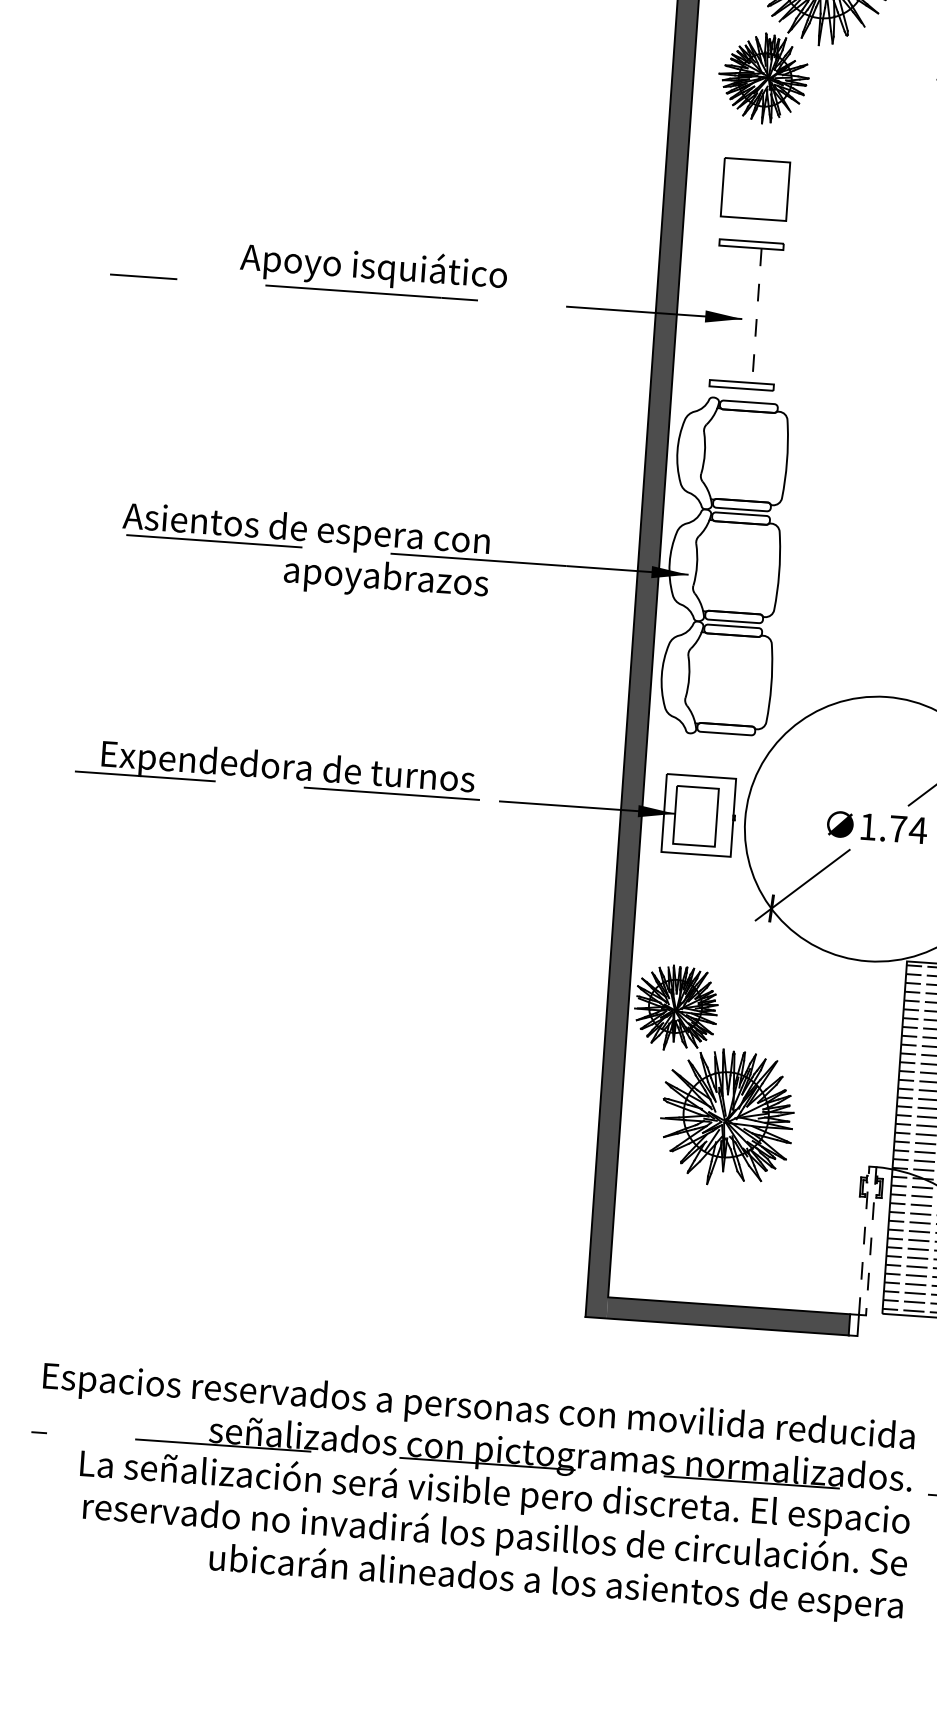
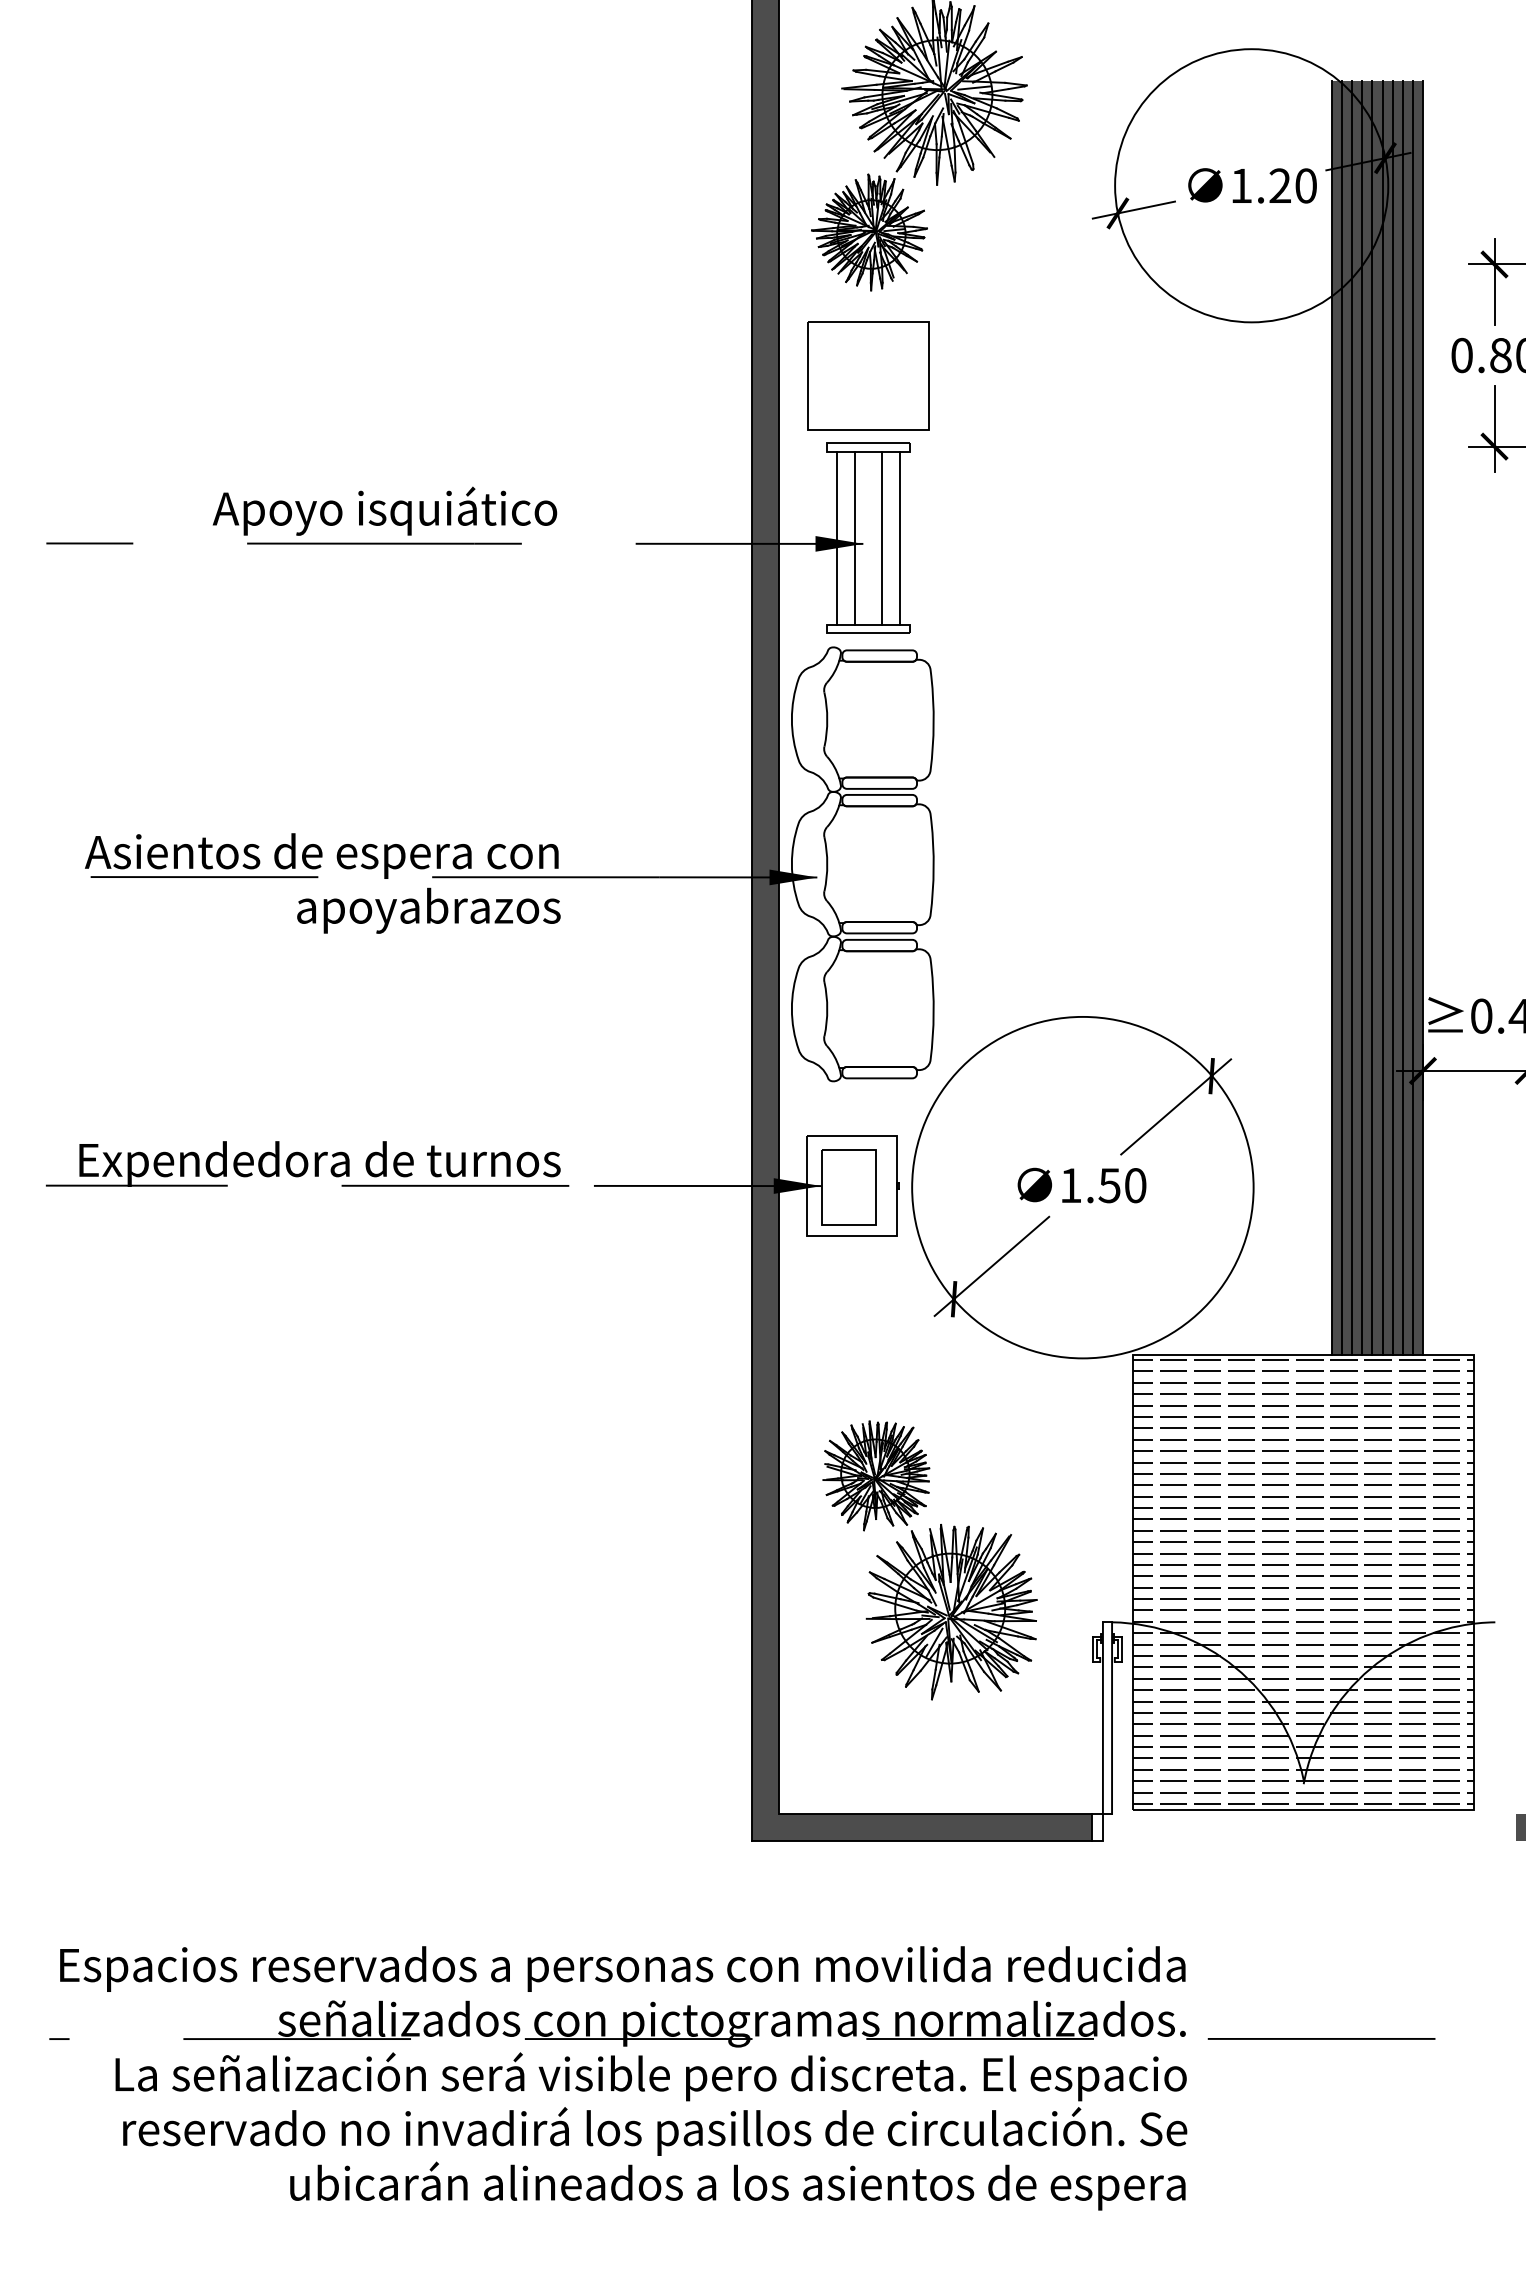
part: (755, 189) -> (868, 375), size x1.43
line: (722, 313) -> (837, 538), added
line: (736, 314) -> (855, 538), added
line: (756, 315) -> (881, 538), dashed -> solid
line: (771, 316) -> (900, 538), added
text: (908, 829) -> (1122, 1185), 1.74 -> 1.50
part: (712, 1076) -> (929, 1560), moved
line: (863, 1241) -> (1102, 1718), dashed -> solid
line: (871, 1241) -> (1112, 1718), dashed -> solid

